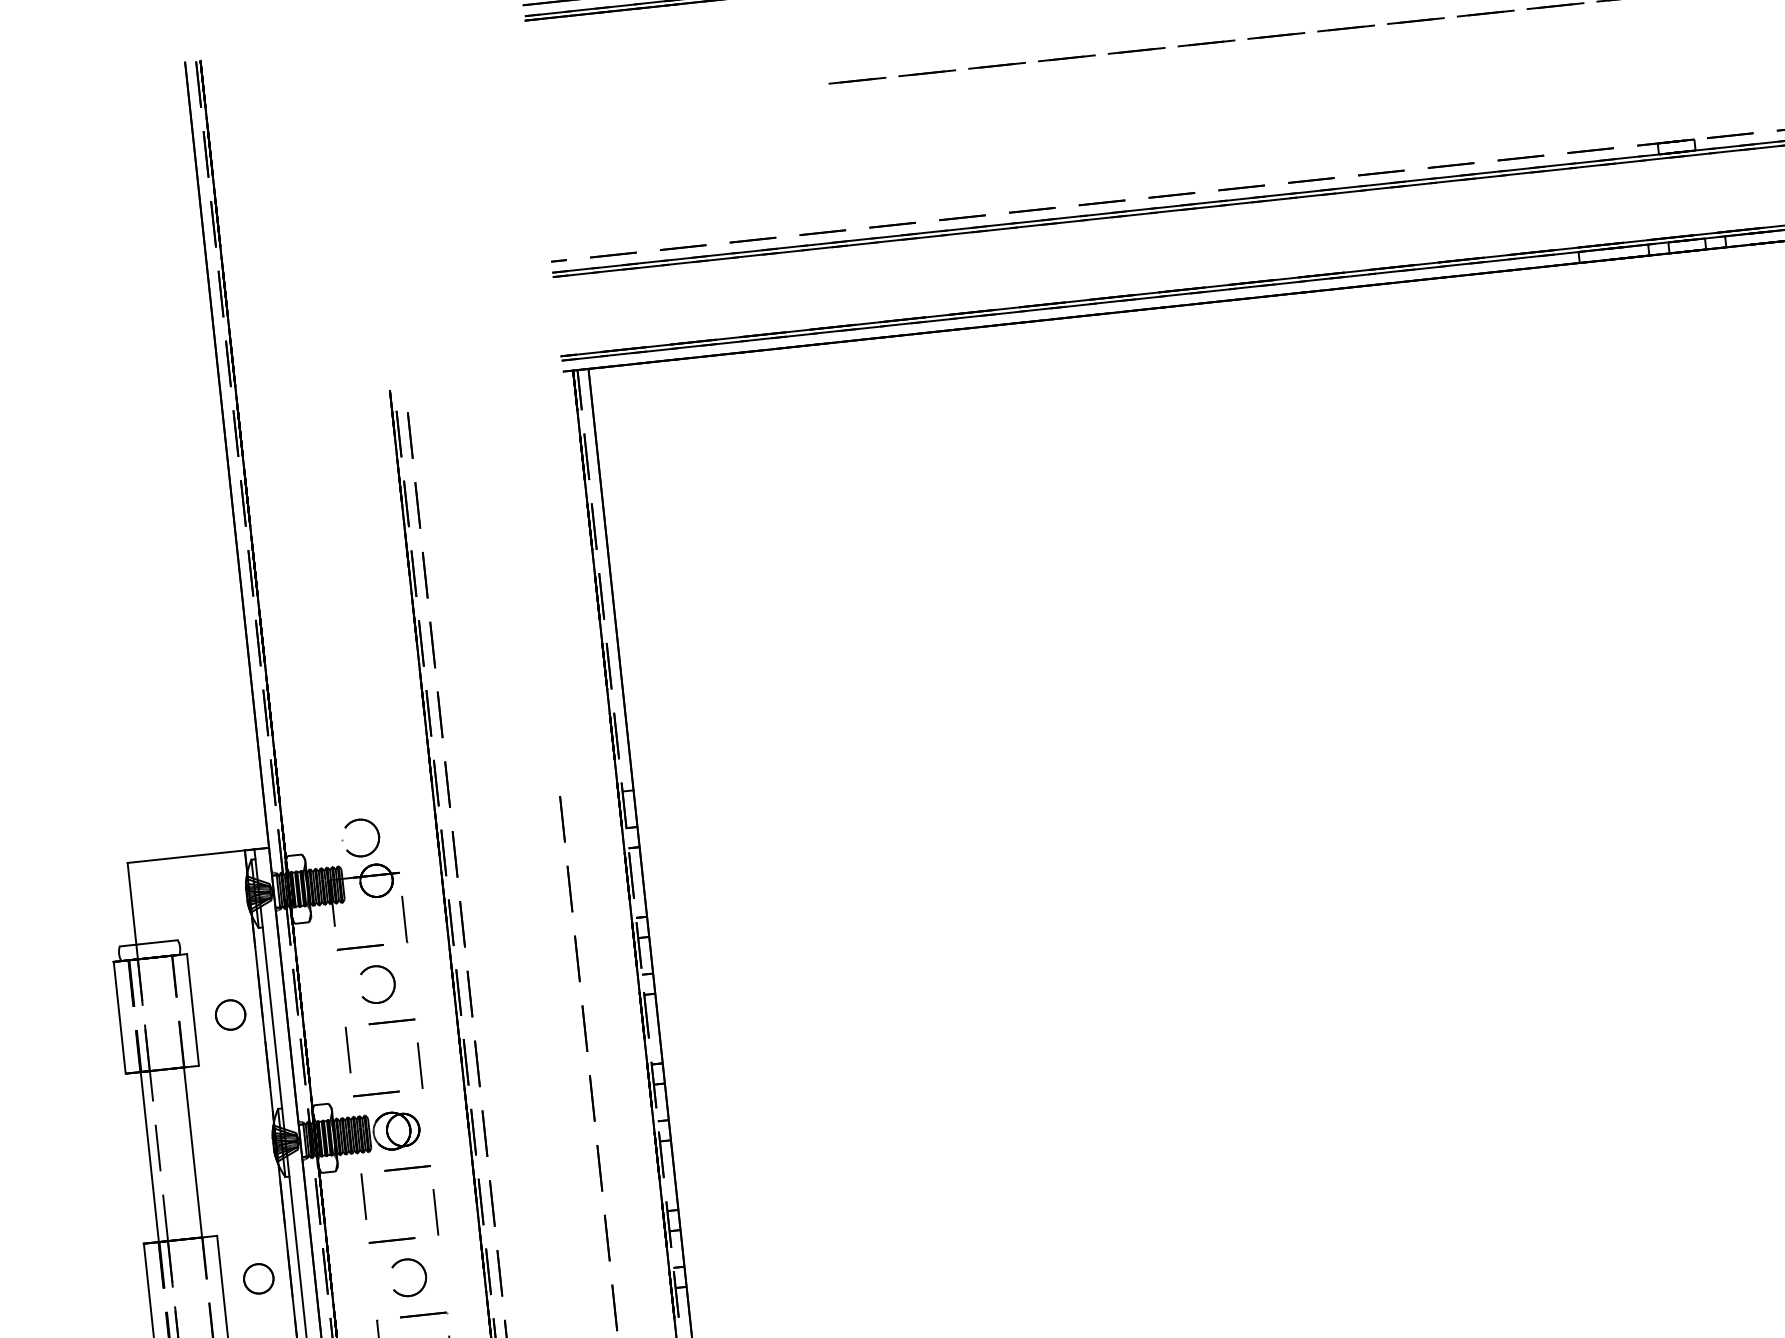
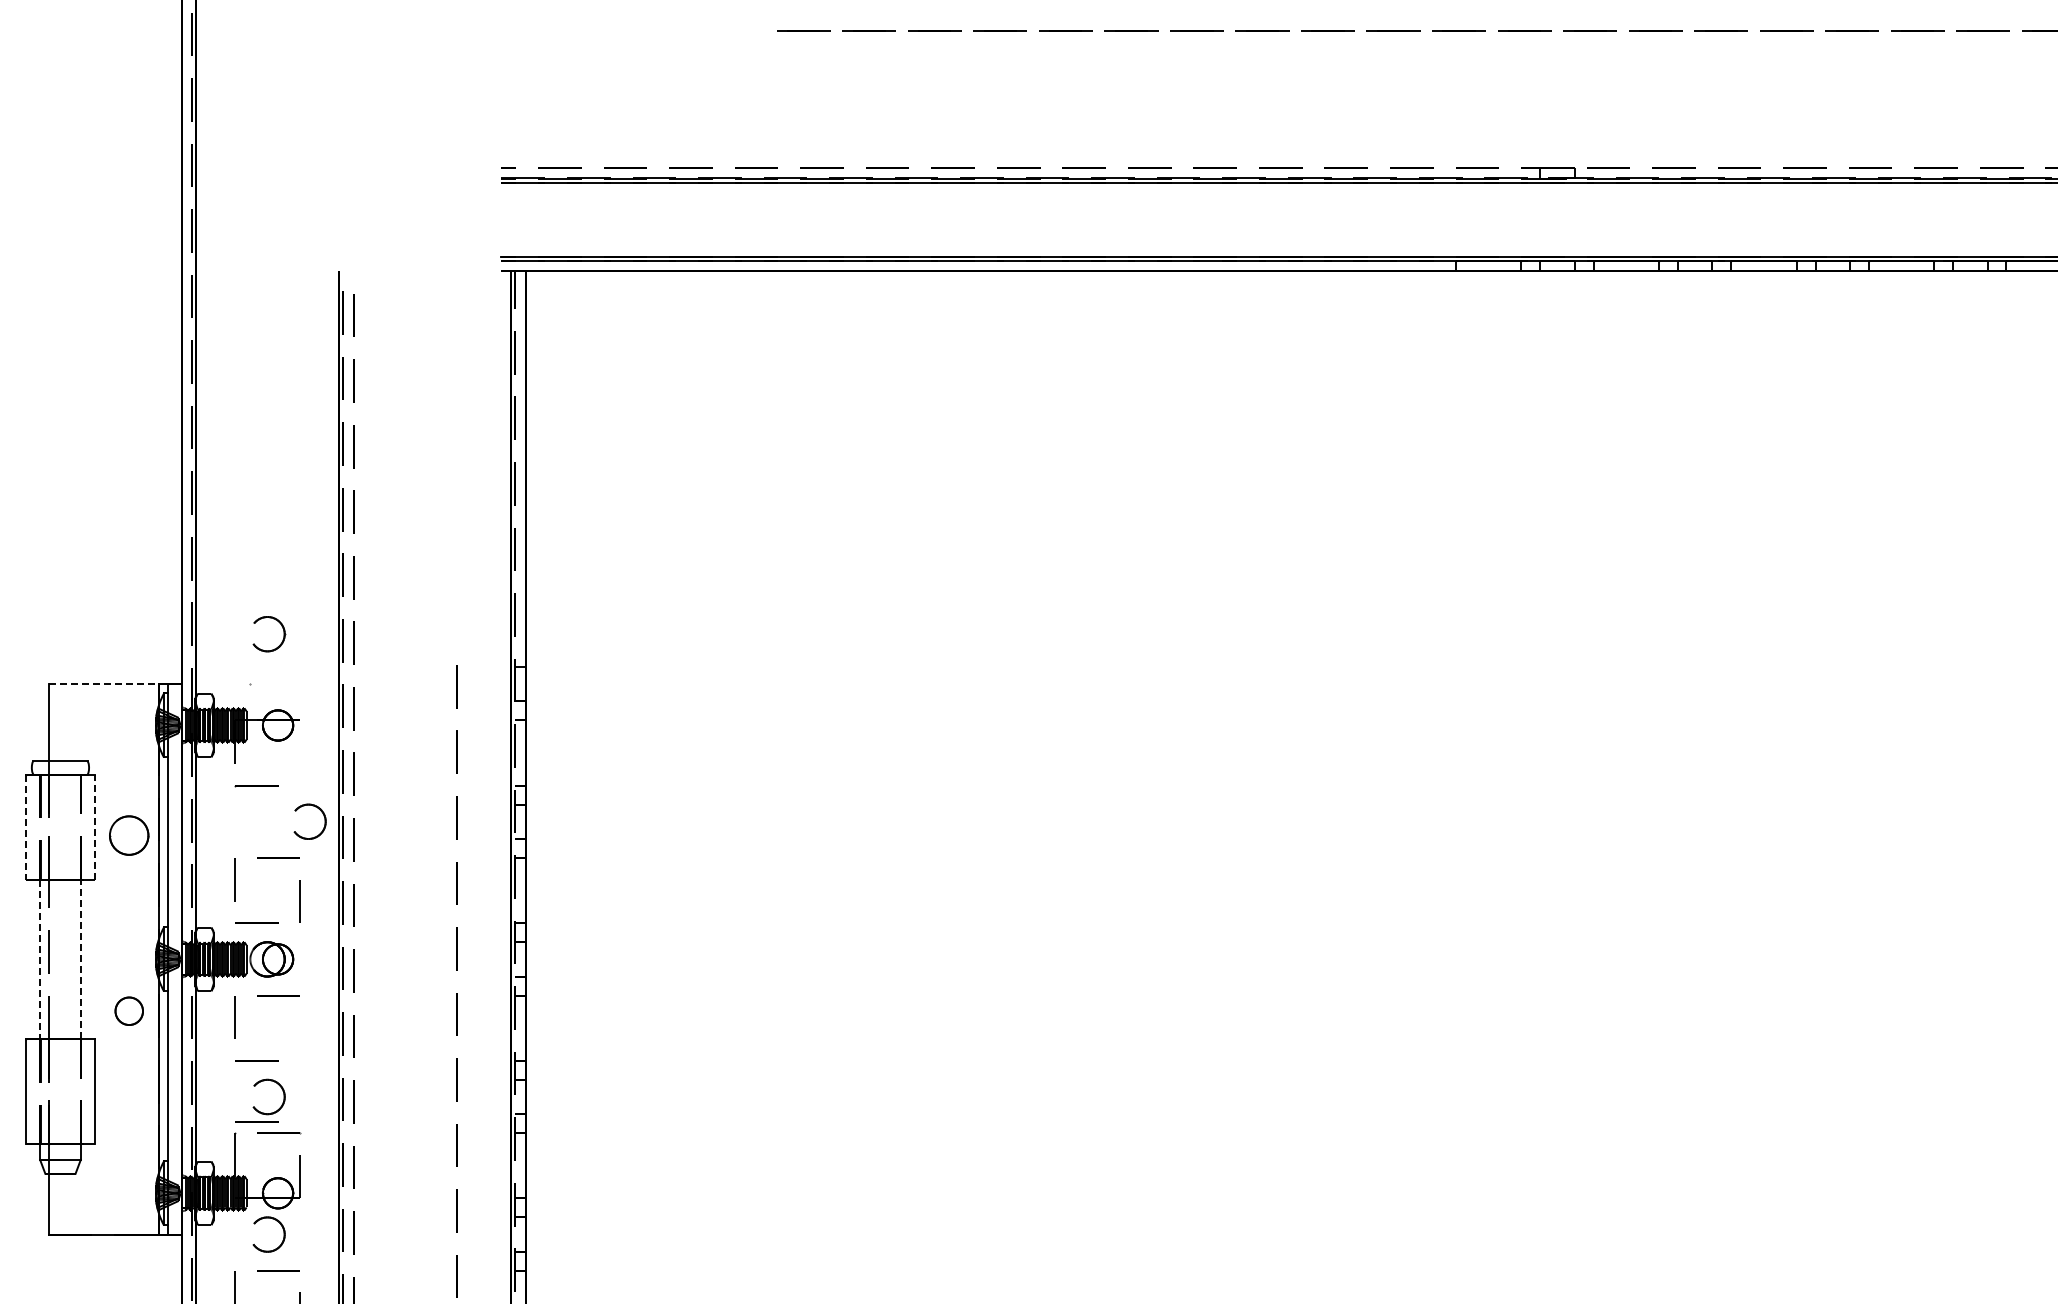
part: (377, 841) -> (282, 639), moved
line: (187, 856) -> (104, 684), solid -> dashed
line: (404, 919) -> (300, 764), removed
part: (387, 972) -> (320, 811), moved
line: (192, 1009) -> (94, 826), solid -> dashed
part: (230, 1014) -> (129, 835), size x1.4
line: (120, 1018) -> (26, 827), solid -> dashed
line: (192, 1152) -> (80, 959), solid -> dashed
line: (150, 1157) -> (40, 959), solid -> dashed
line: (435, 1211) -> (299, 1038), removed
circle: (257, 1278) -> (128, 1010), moved
line: (398, 1305) -> (256, 1121), added

